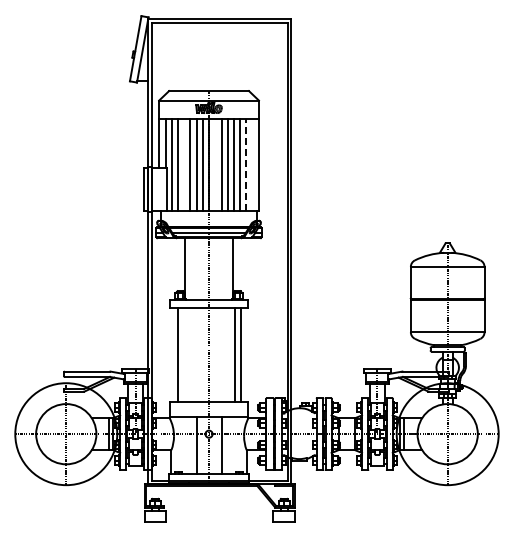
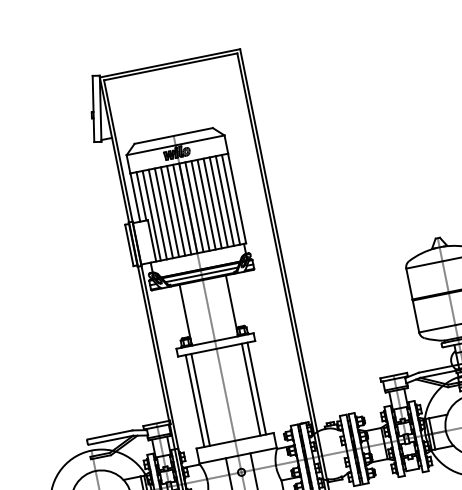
line: (184, 164) -> (164, 212), added
line: (215, 164) -> (194, 206), added
line: (246, 164) -> (224, 200), dashed -> solid
line: (252, 164) -> (230, 199), added
line: (183, 354) -> (200, 399), added

